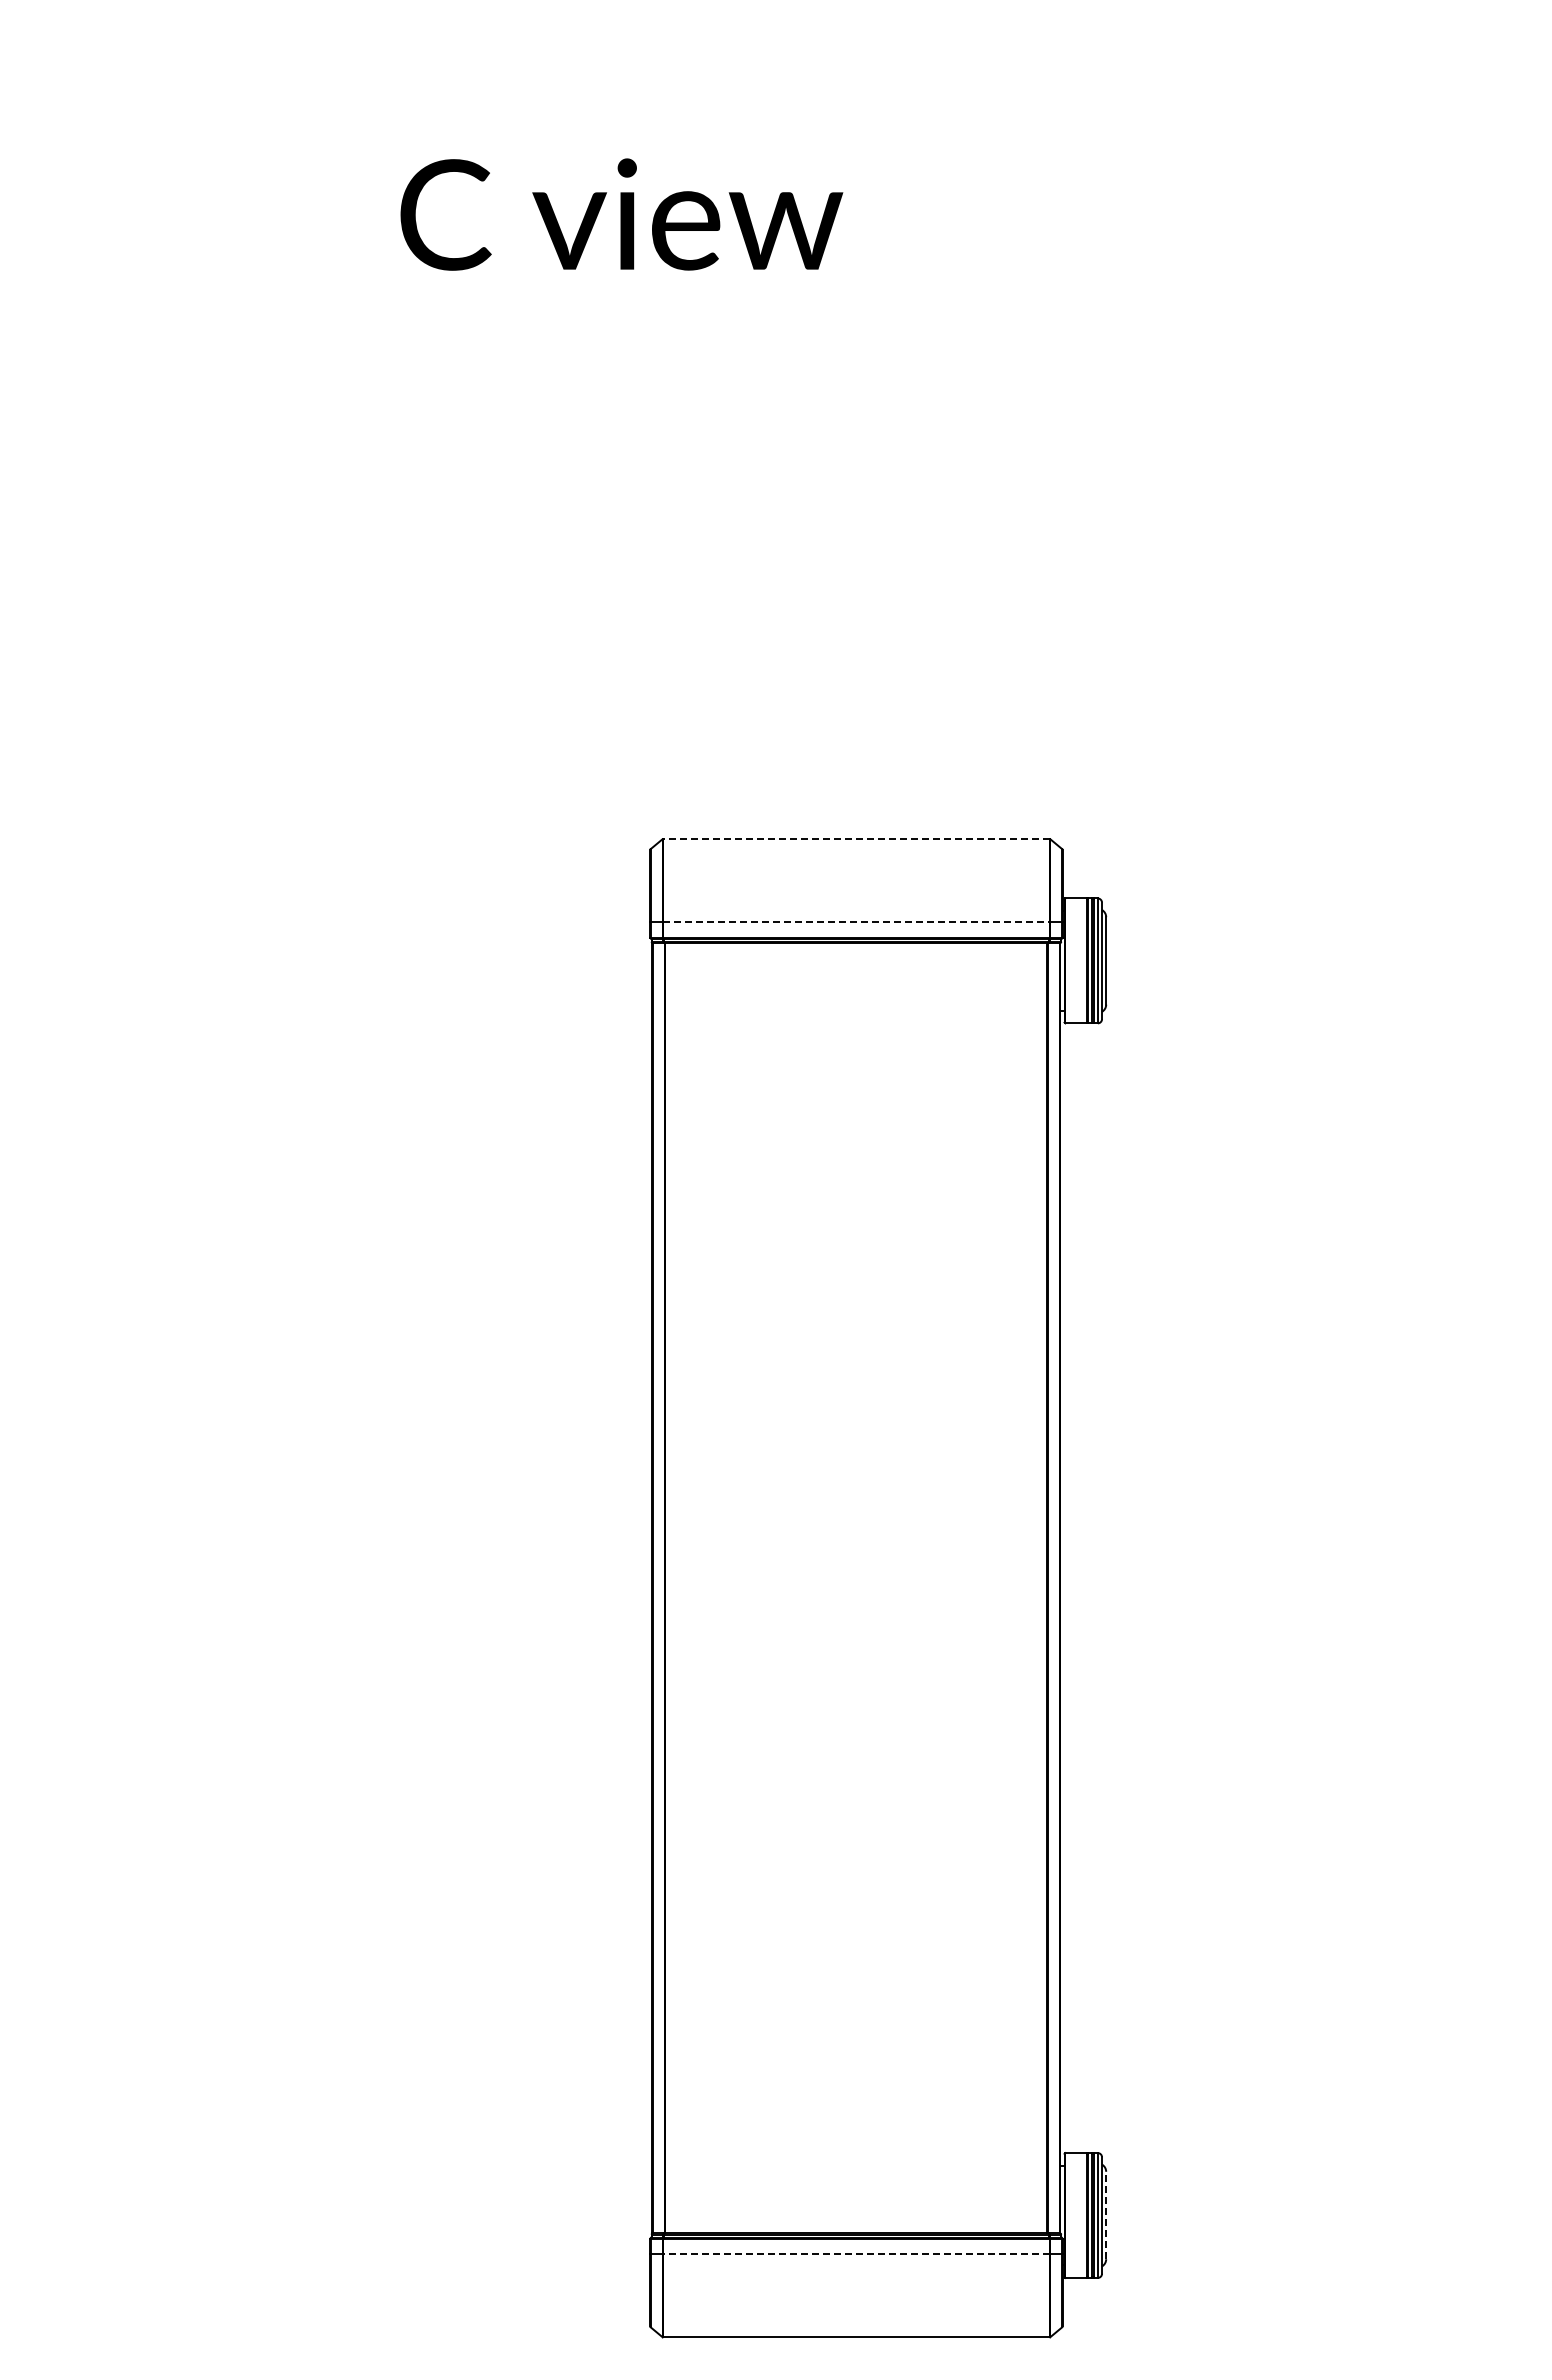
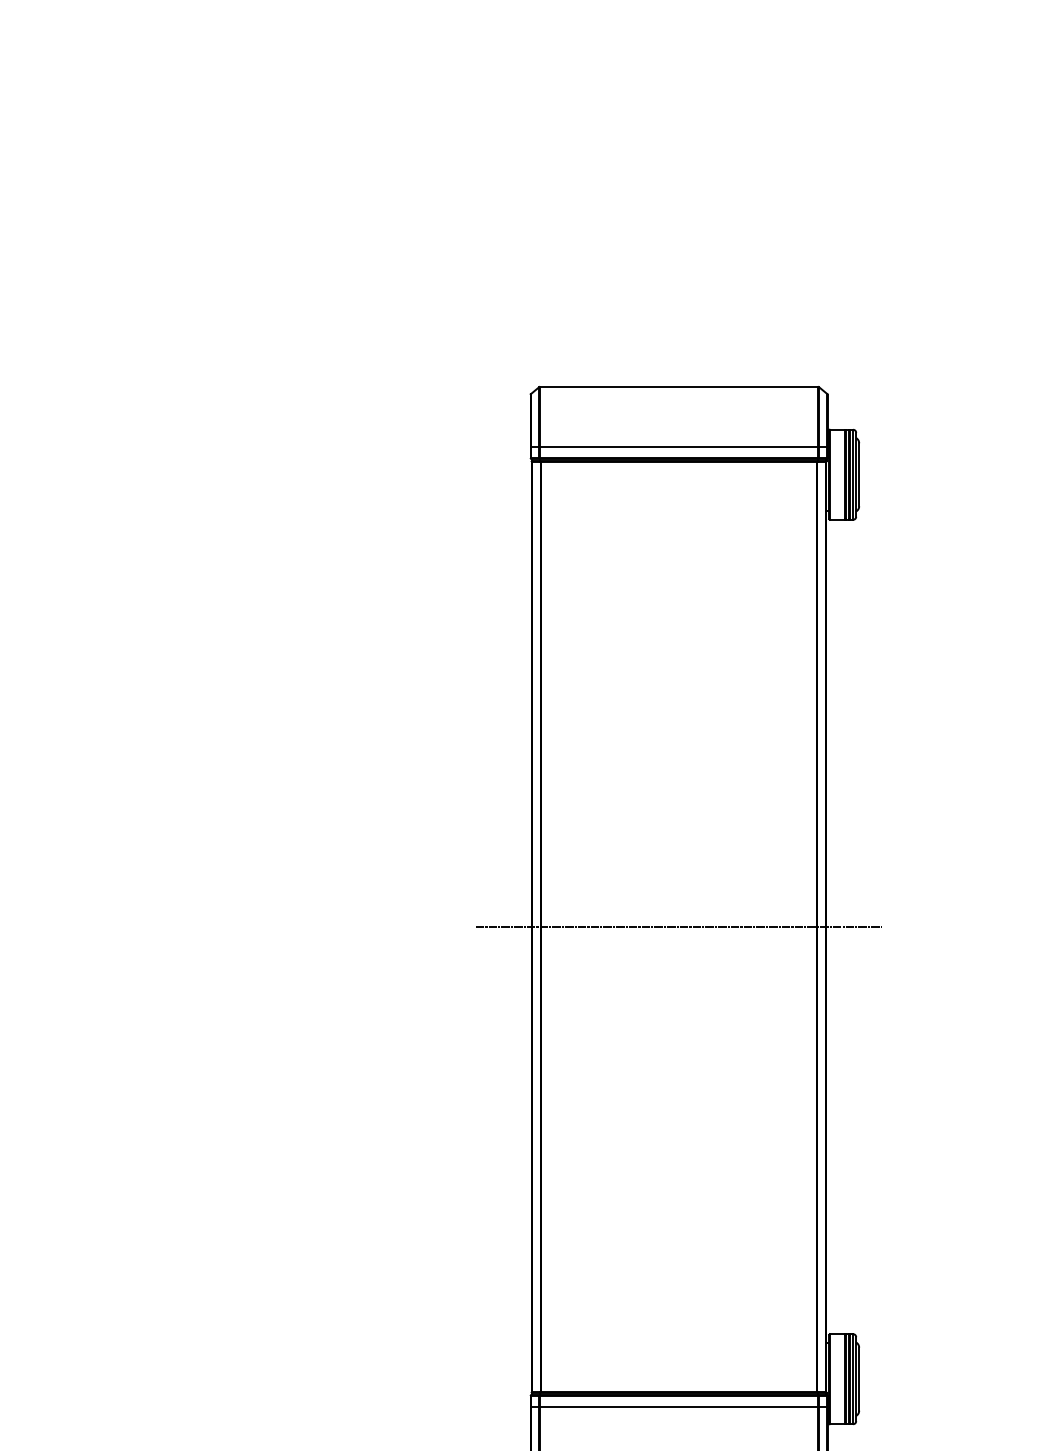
line: (855, 838) -> (678, 386), dashed -> solid
line: (856, 922) -> (679, 447), dashed -> solid
line: (856, 1588) -> (679, 927), added
line: (1106, 2215) -> (859, 1379), dashed -> solid
line: (855, 2254) -> (678, 1407), dashed -> solid

